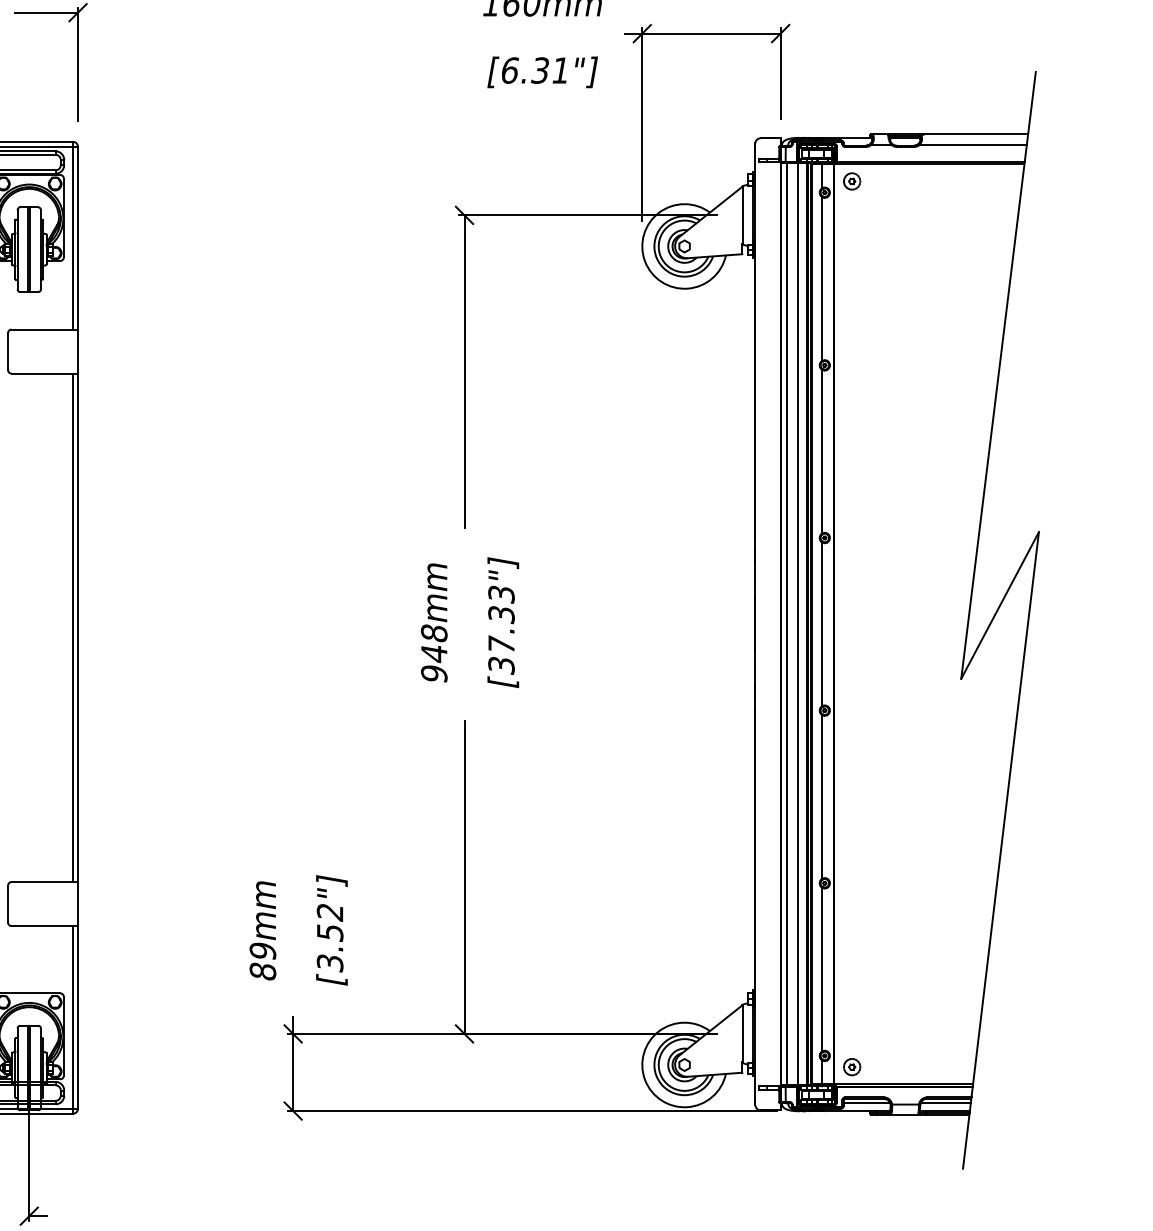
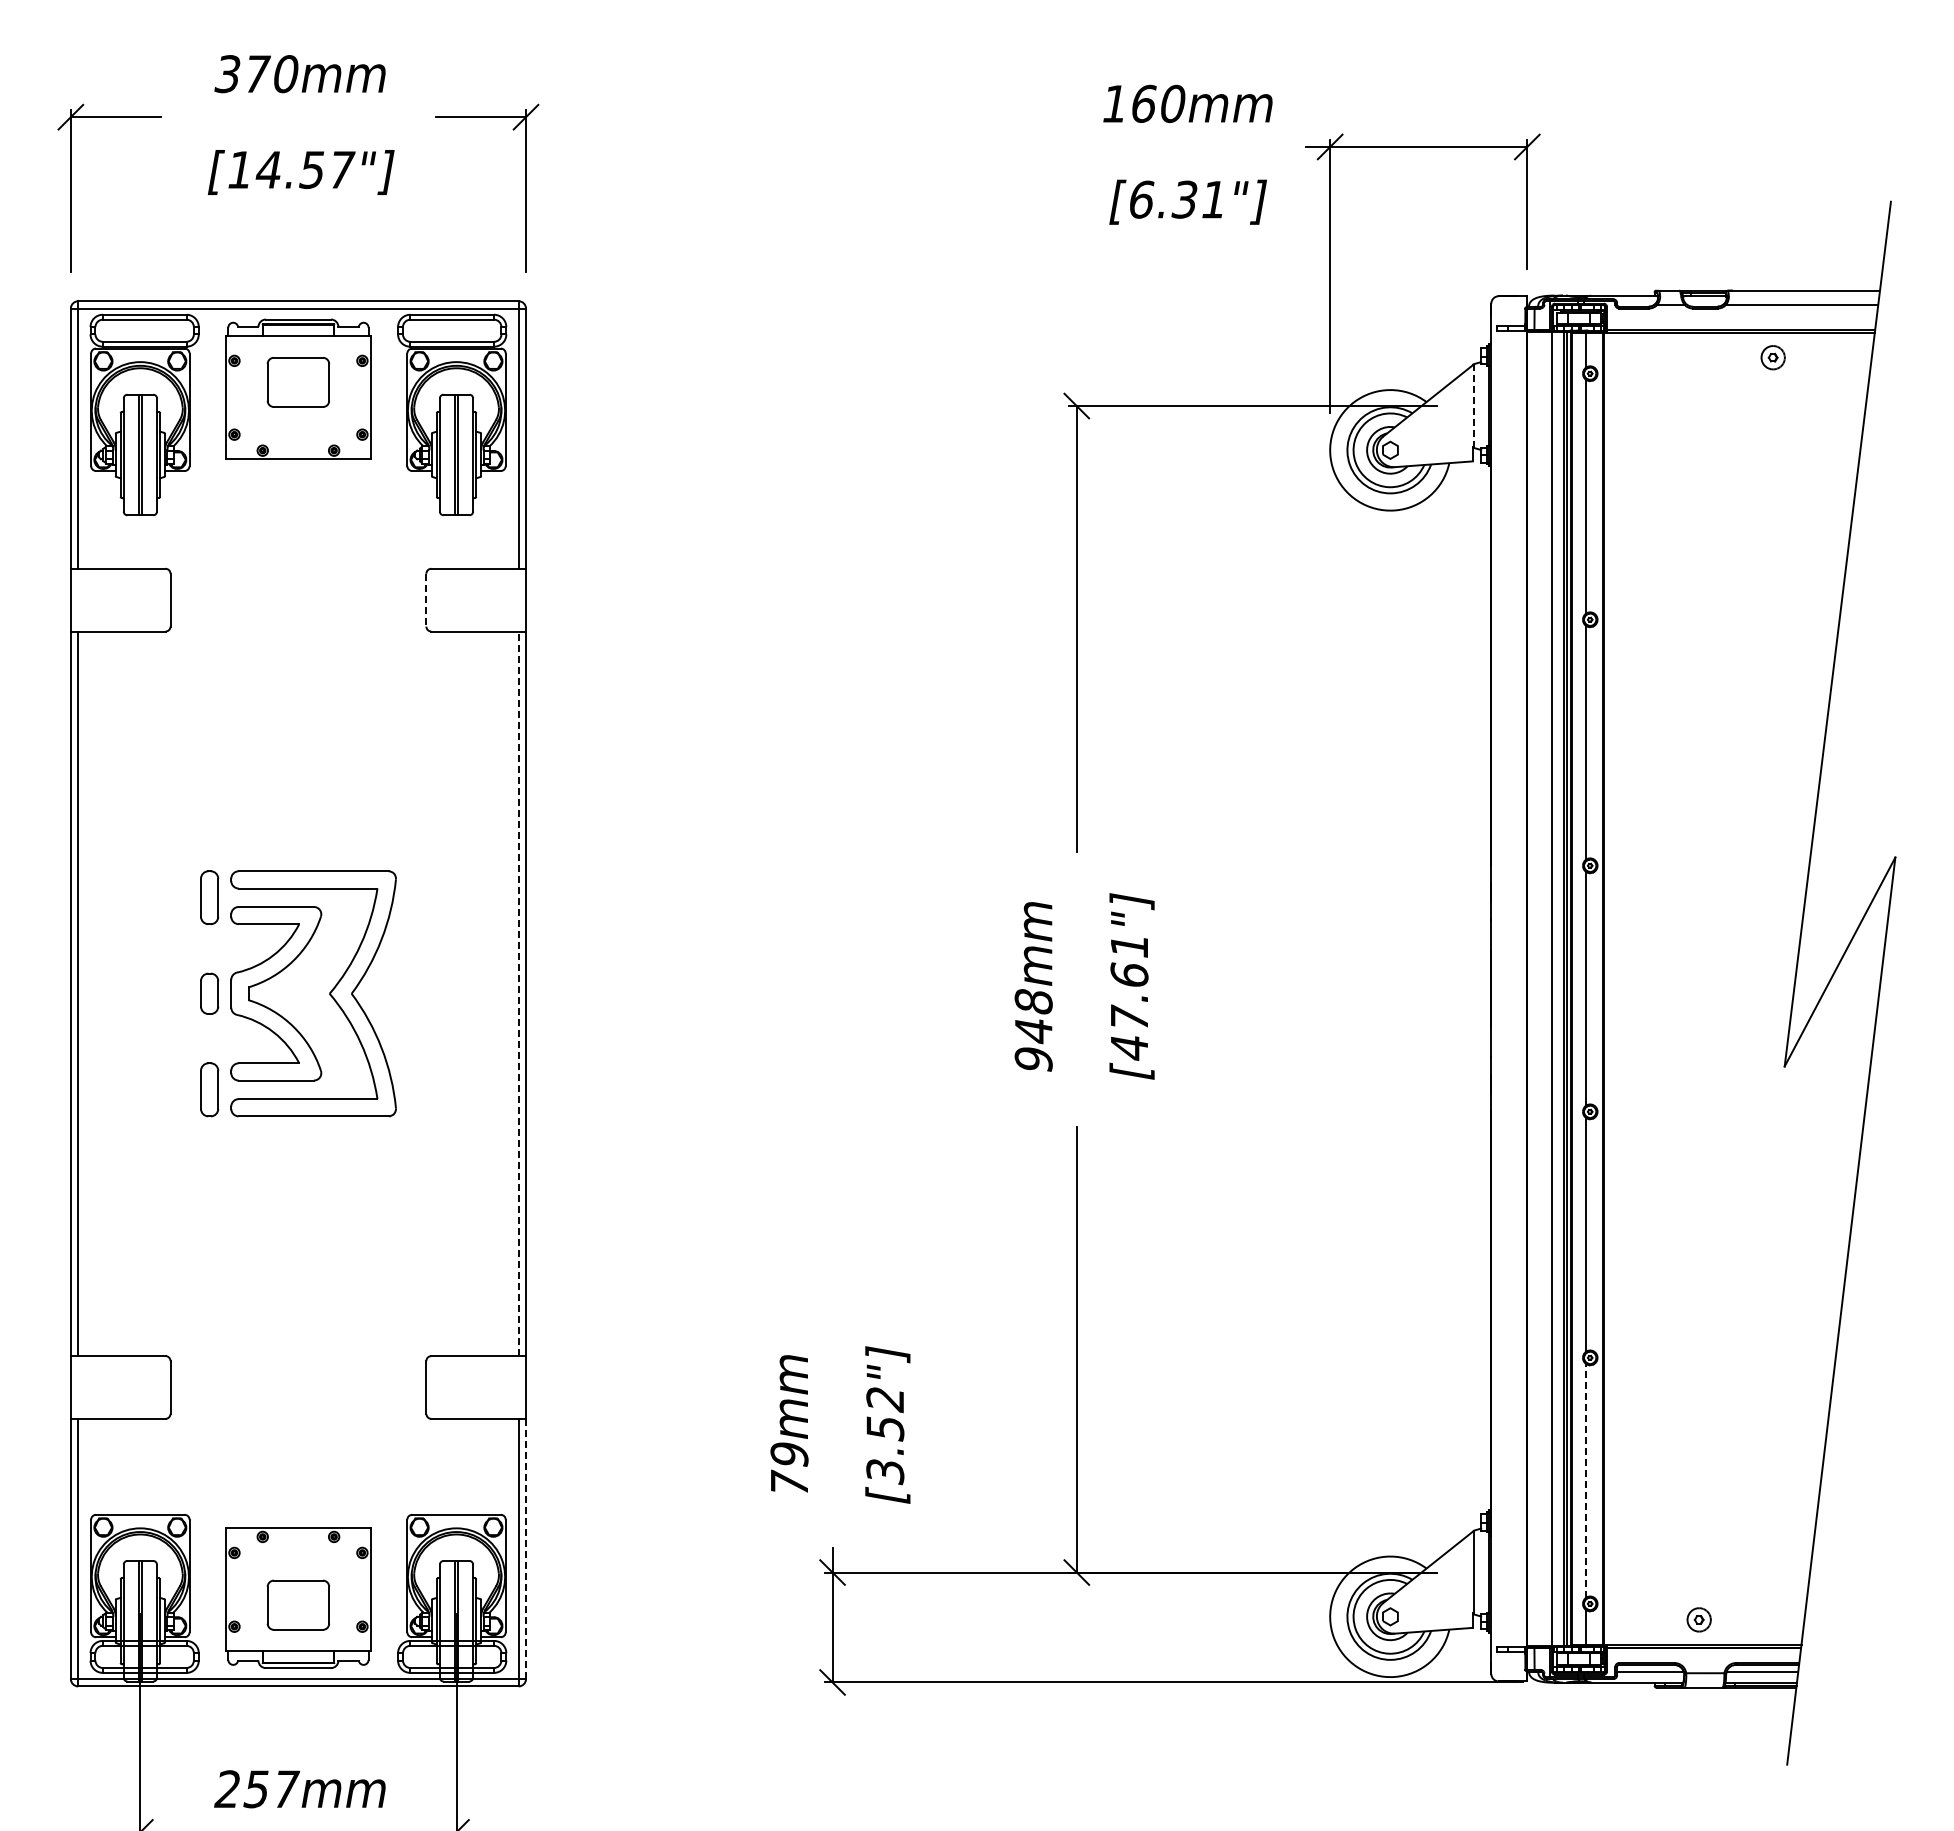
part: (851, 181) -> (1772, 357), moved
line: (742, 215) -> (1473, 406), solid -> dashed
line: (8, 351) -> (426, 600), solid -> dashed
line: (787, 624) -> (1536, 988), removed
line: (72, 627) -> (518, 993), solid -> dashed
text: (501, 630) -> (1129, 997), [37.33"] -> [47.61"]
line: (822, 969) -> (1586, 1480), solid -> dashed
text: (262, 970) -> (789, 1482), 89mm -> 79mm
line: (78, 1017) -> (526, 1548), solid -> dashed
part: (851, 1066) -> (1698, 1619), moved

